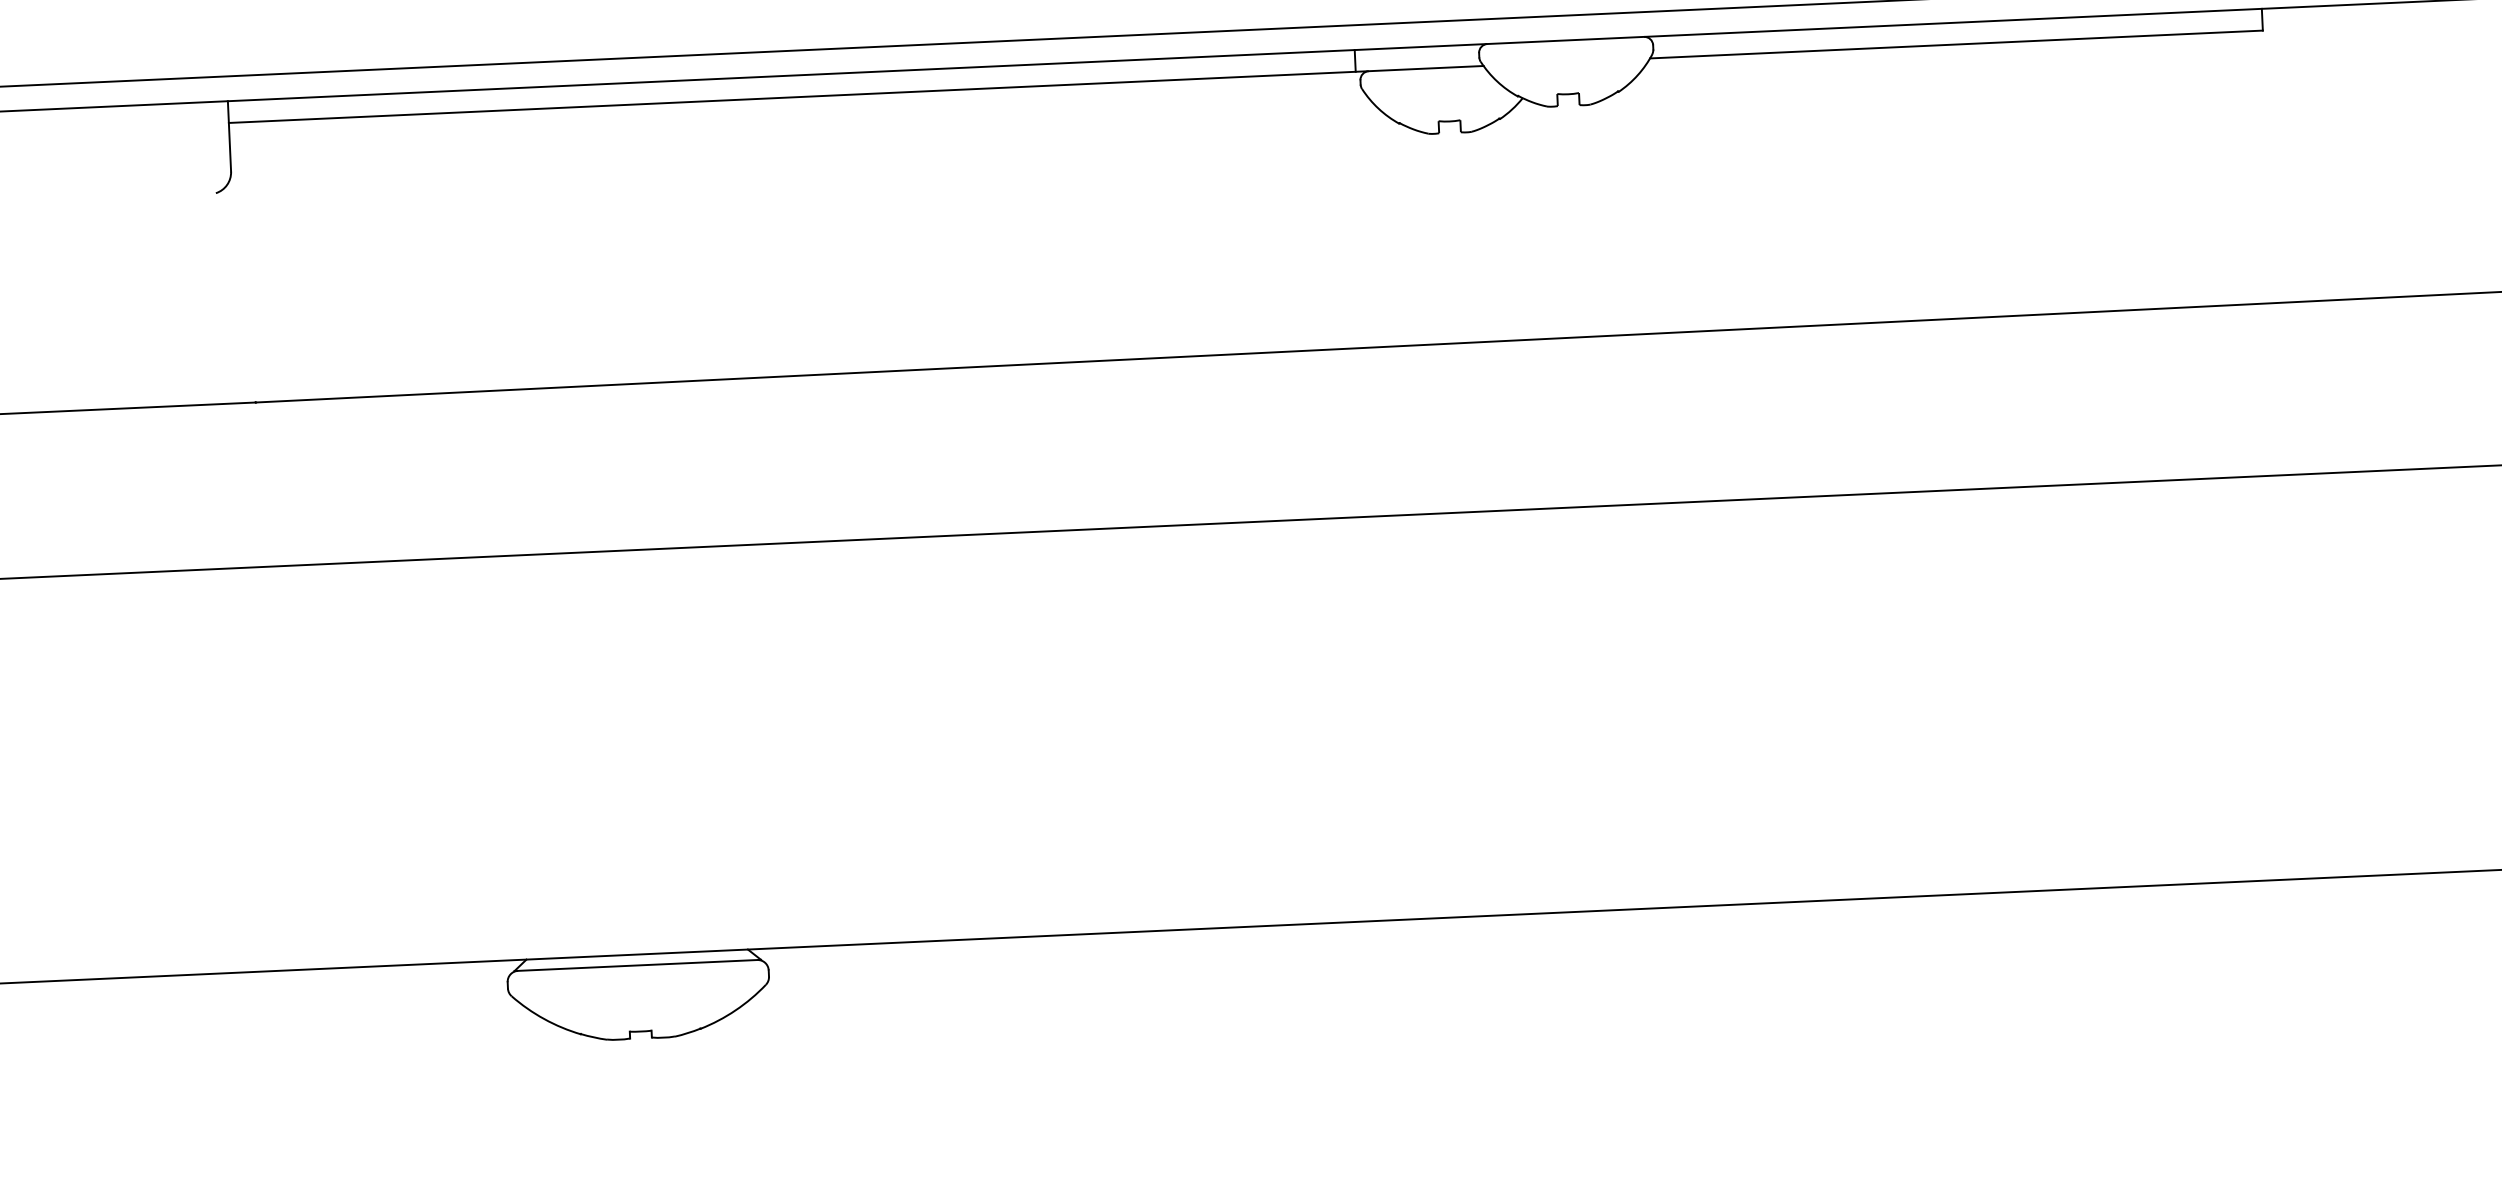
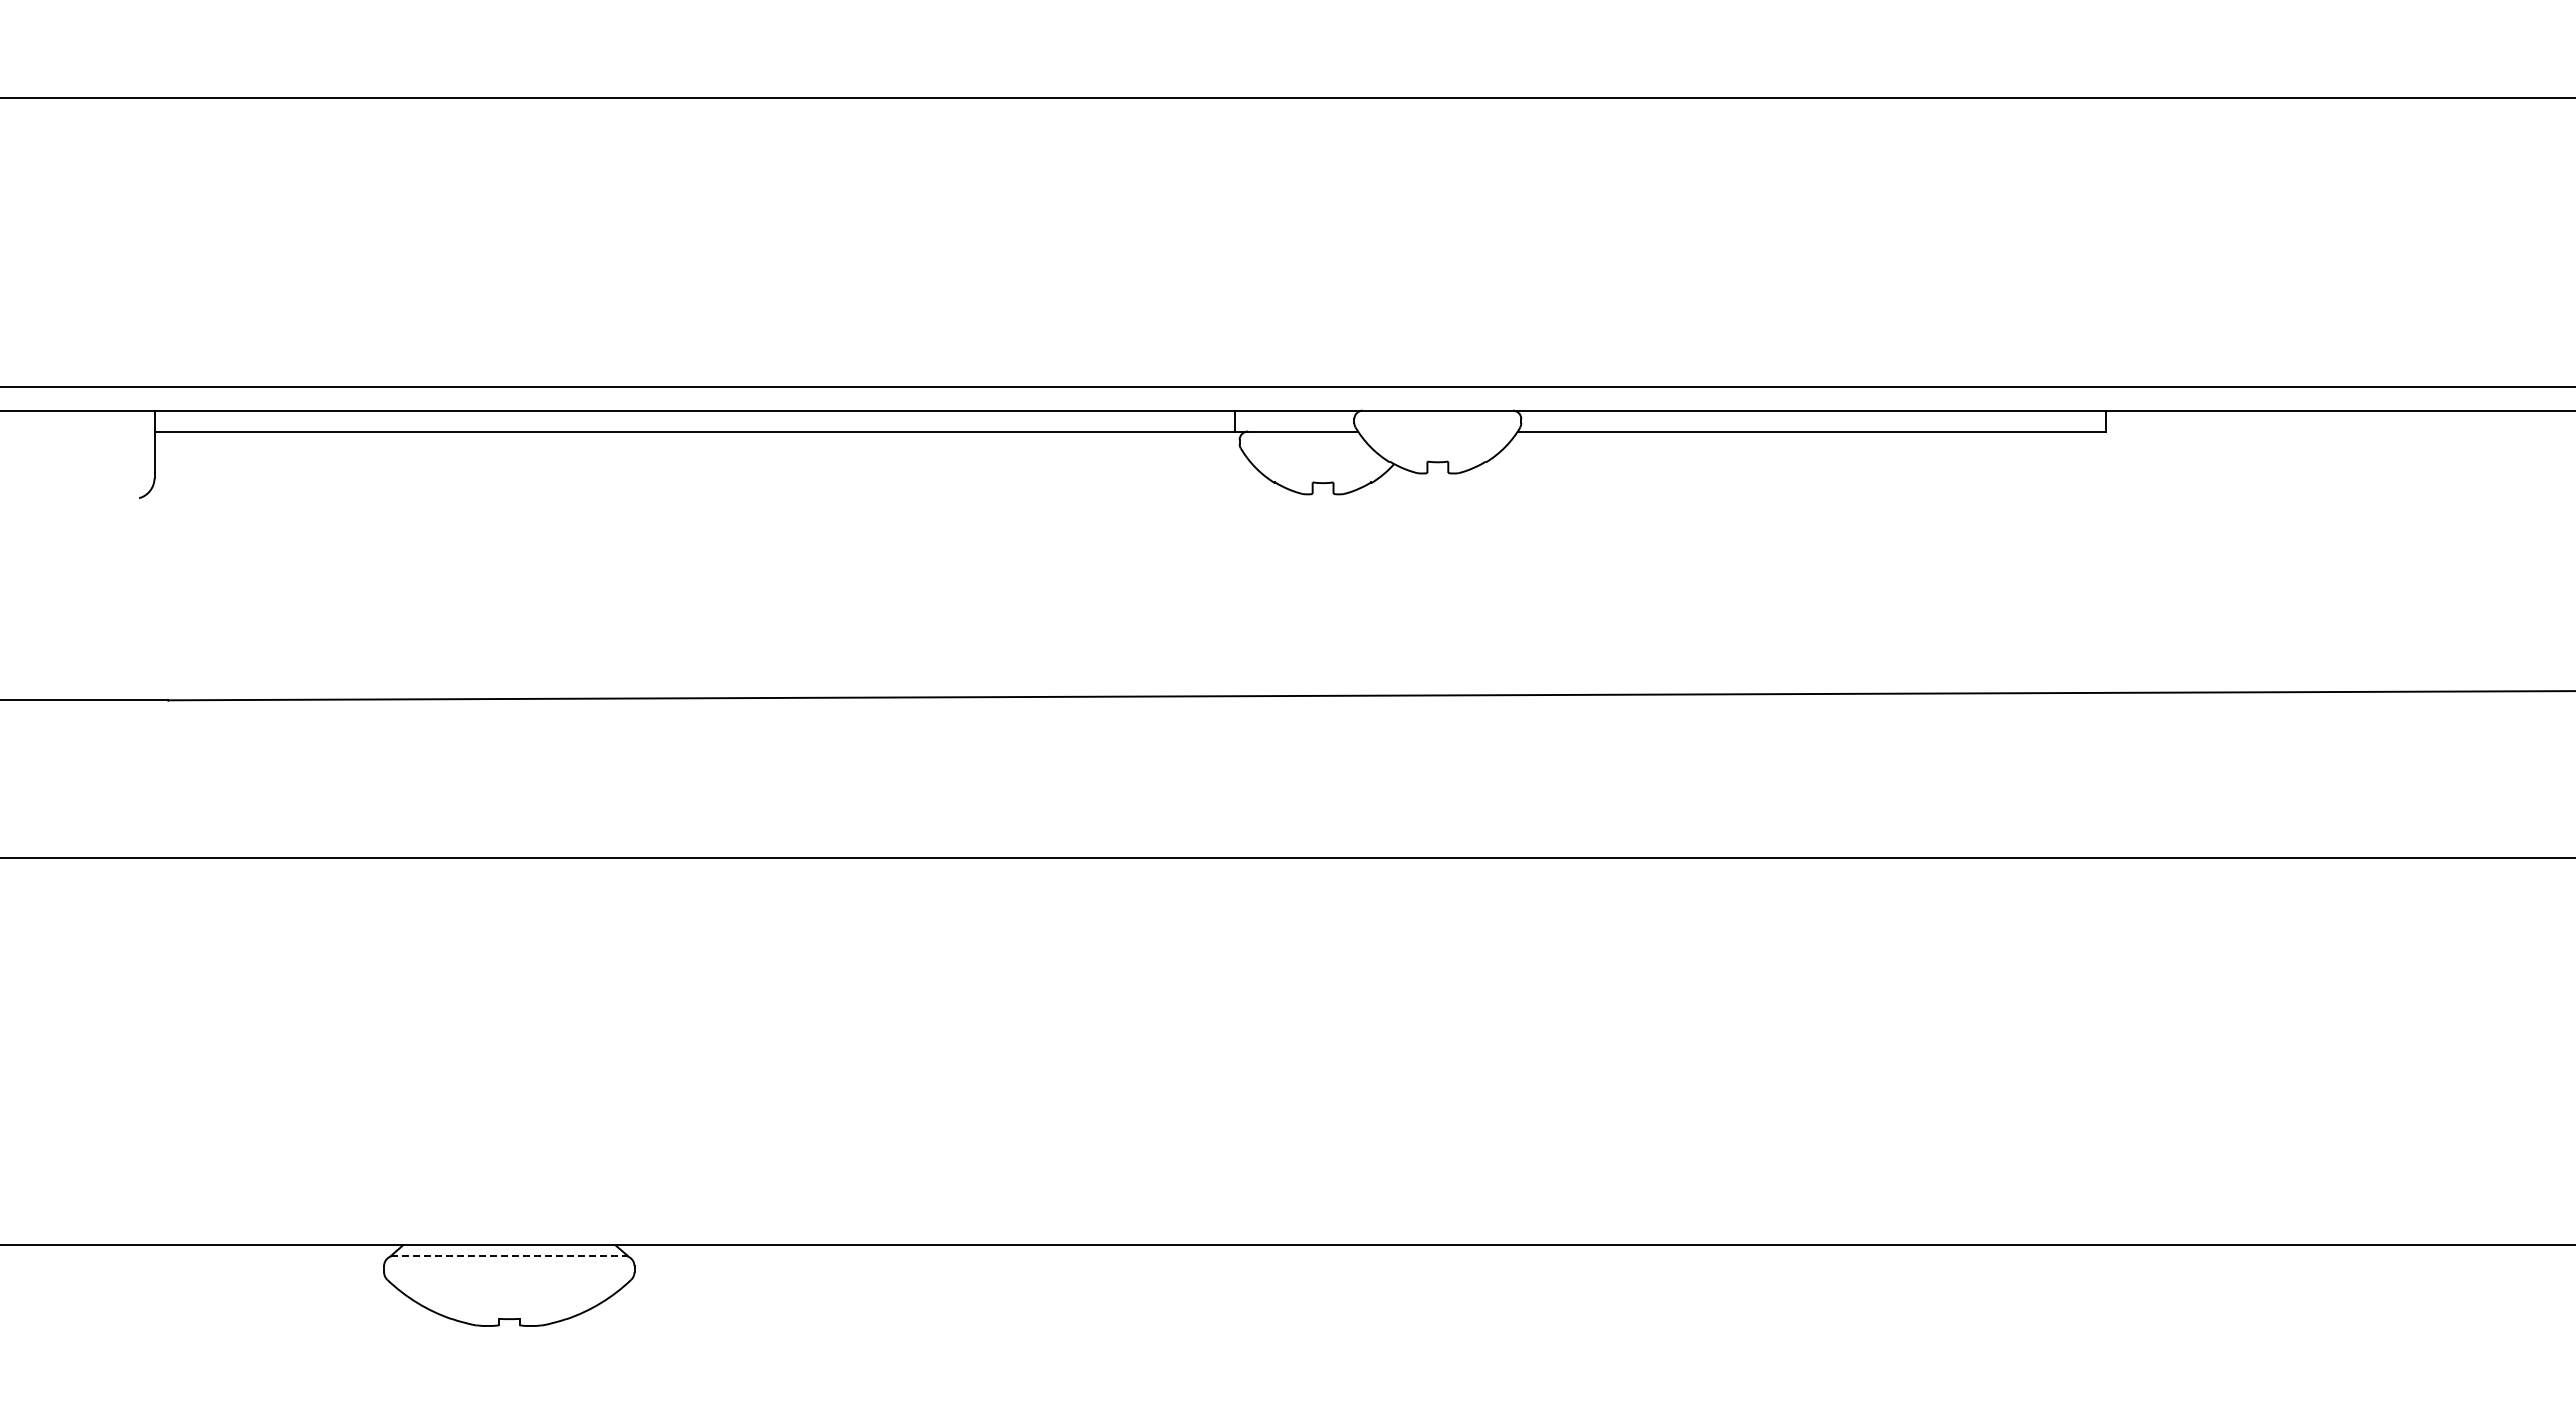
line: (637, 965) -> (509, 1255), solid -> dashed

